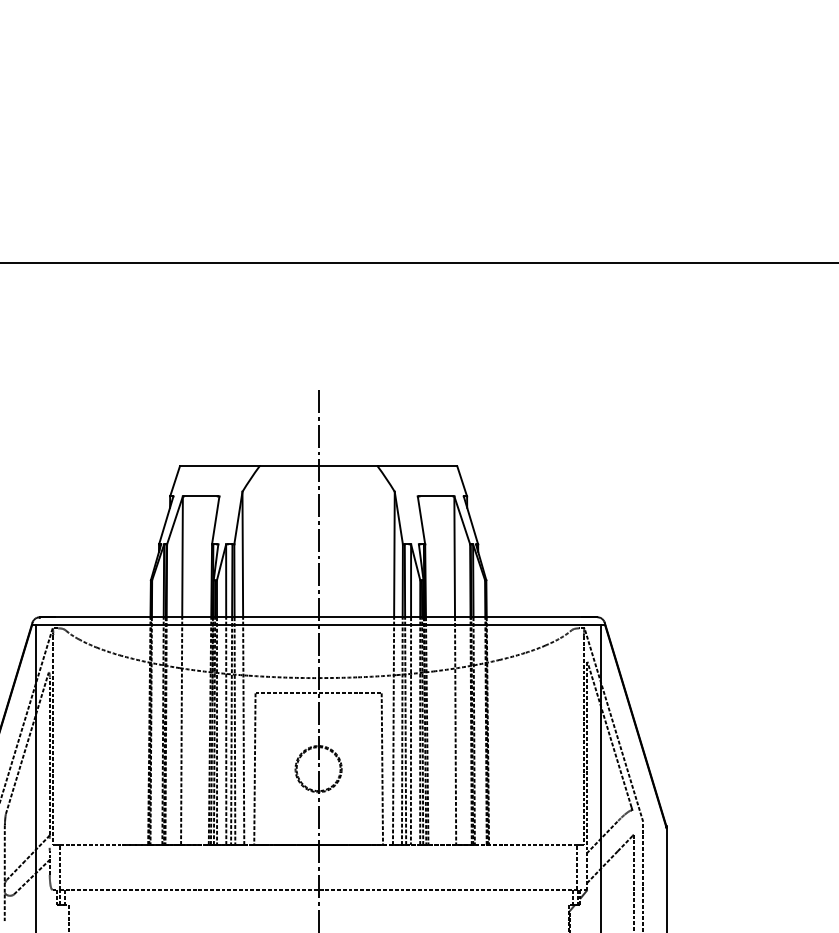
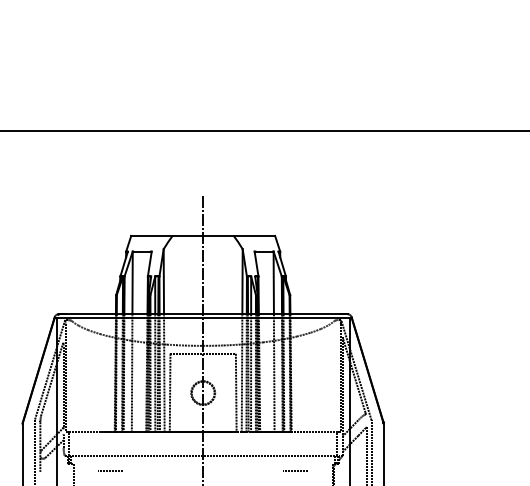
line: (139, 918) -> (110, 470), added
line: (496, 918) -> (295, 470), added

